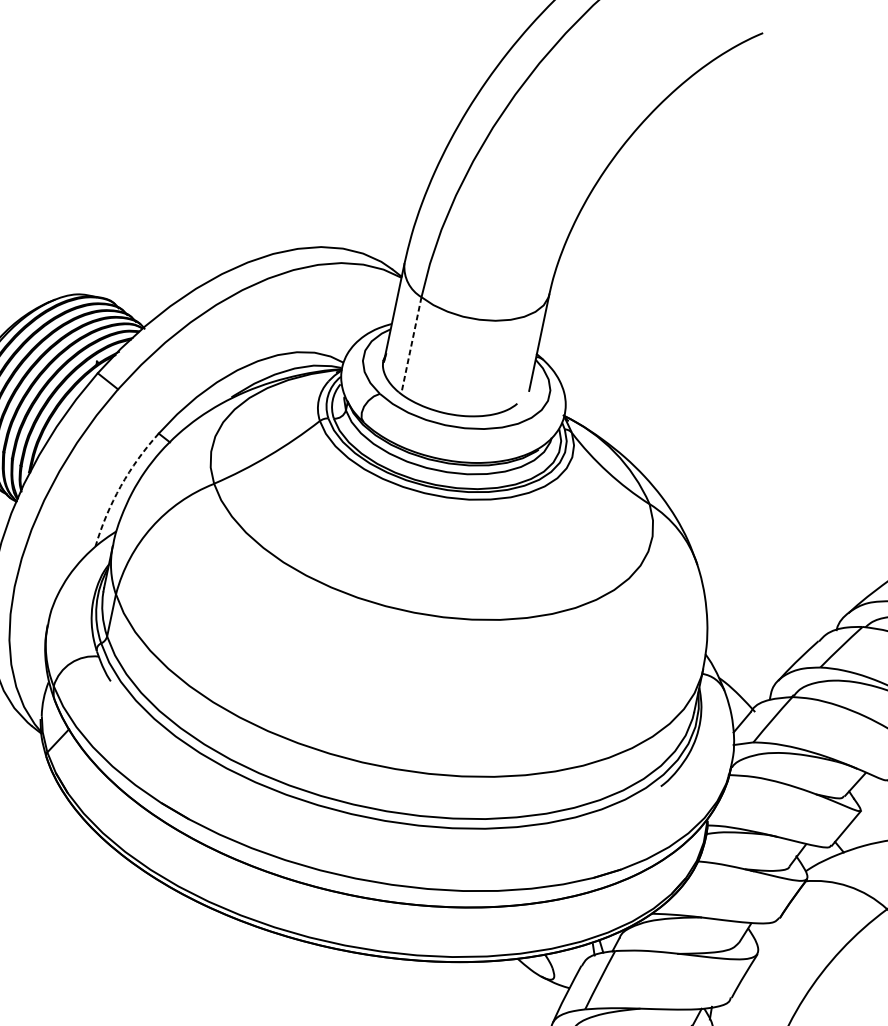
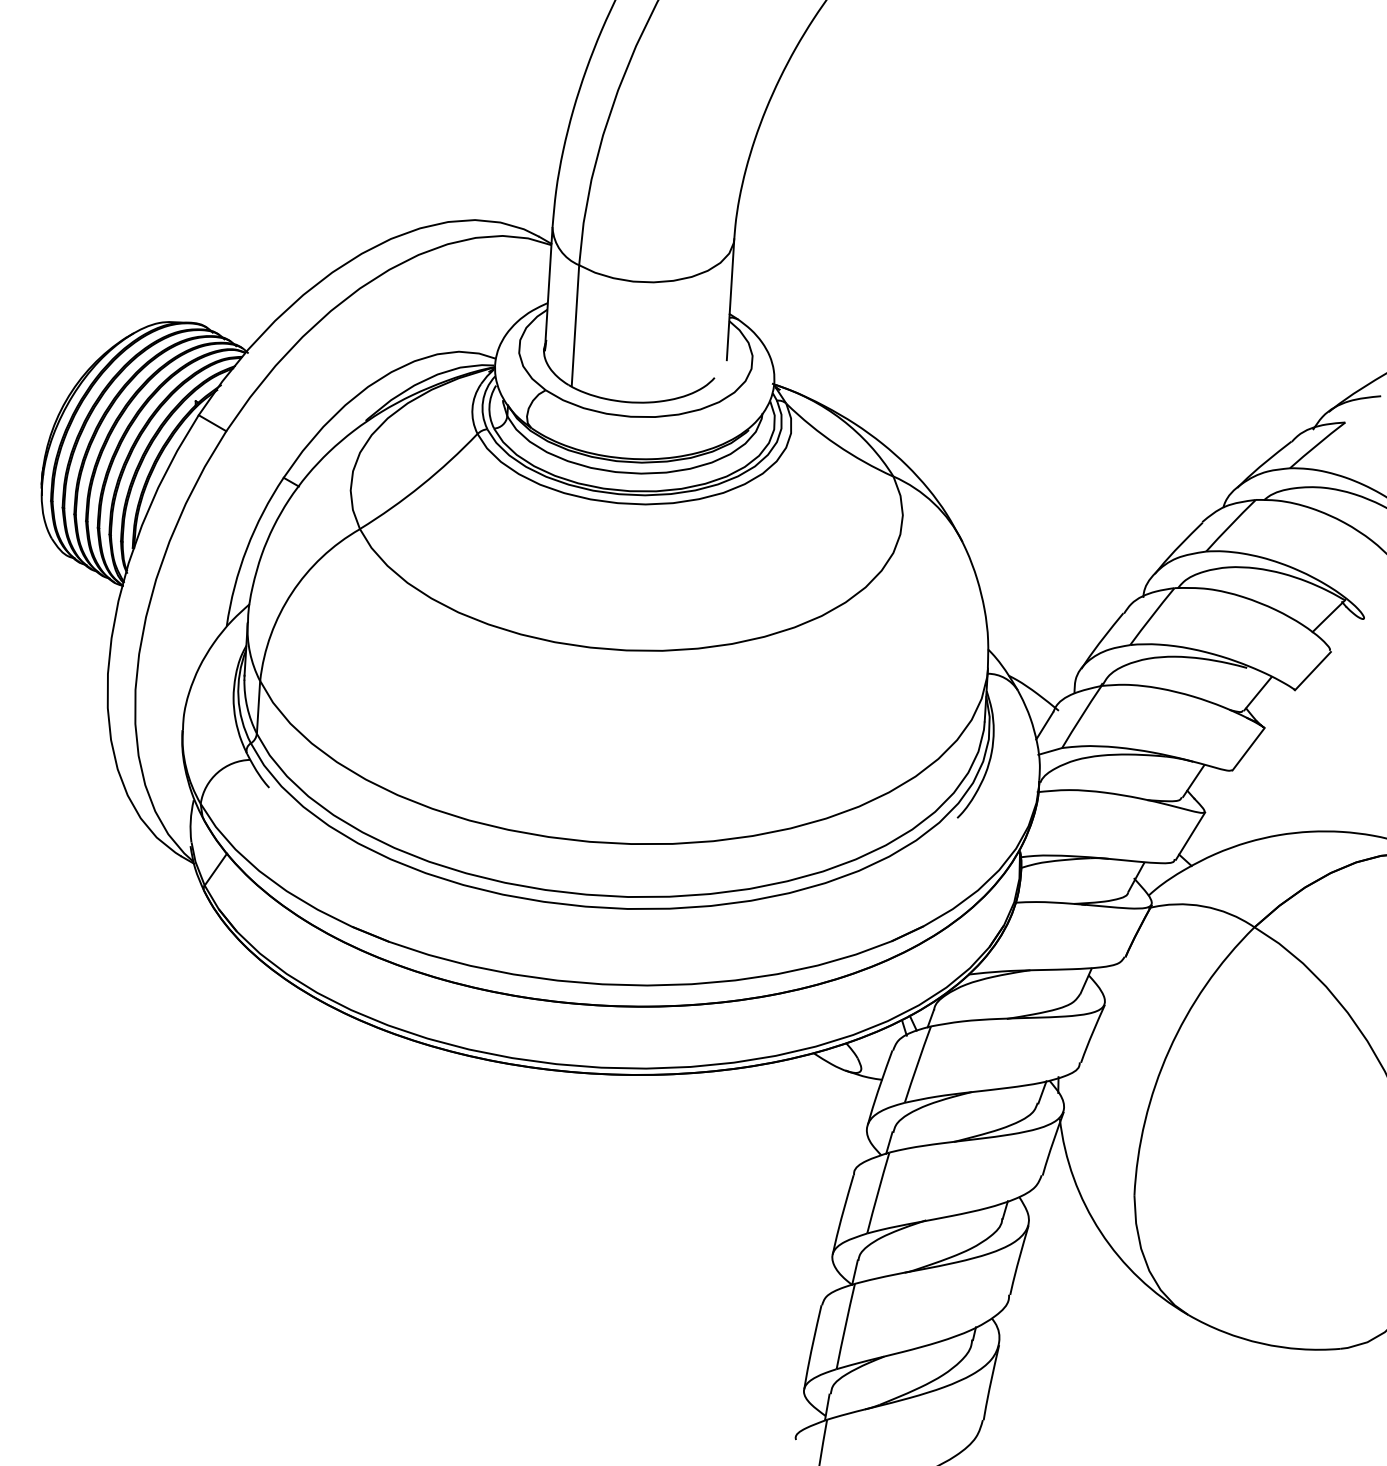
line: (411, 345) -> (575, 325), dashed -> solid
arc: (120, 486) -> (246, 548), dashed -> solid

